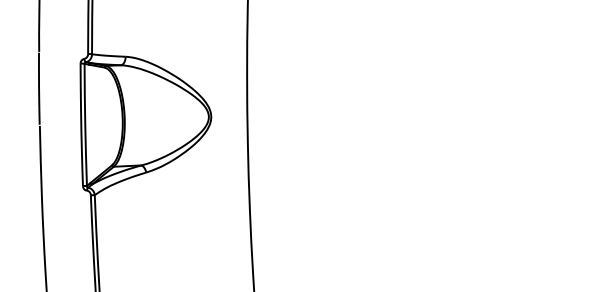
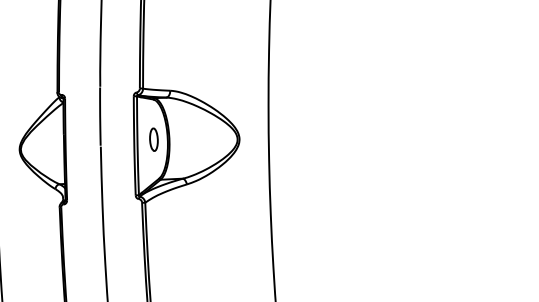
part: (104, 117) -> (153, 139), added

